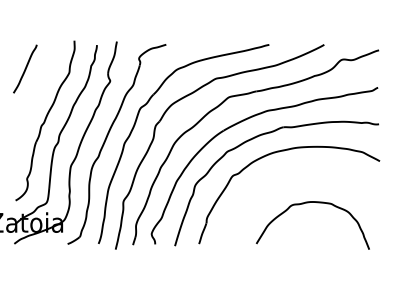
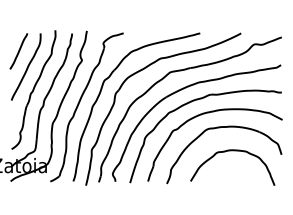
curve: (36, 89) -> (27, 66), added
part: (294, 172) -> (219, 128), added

